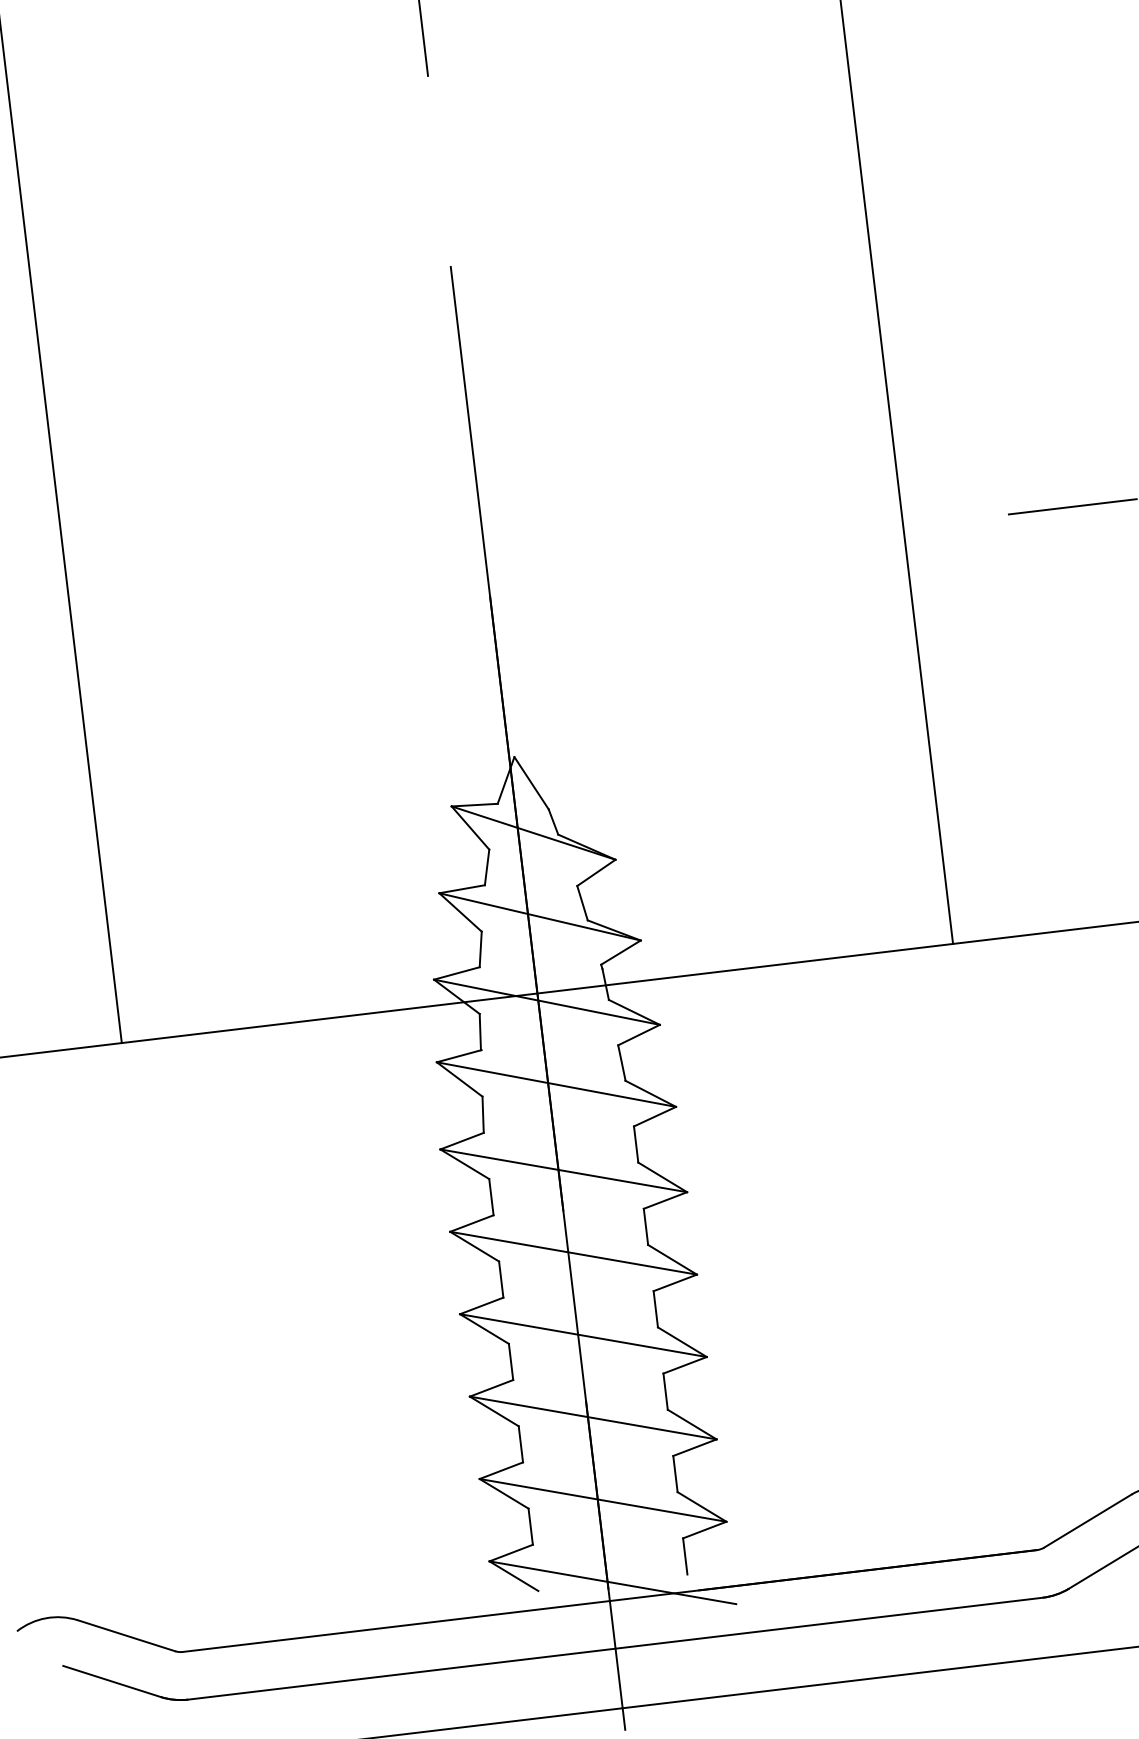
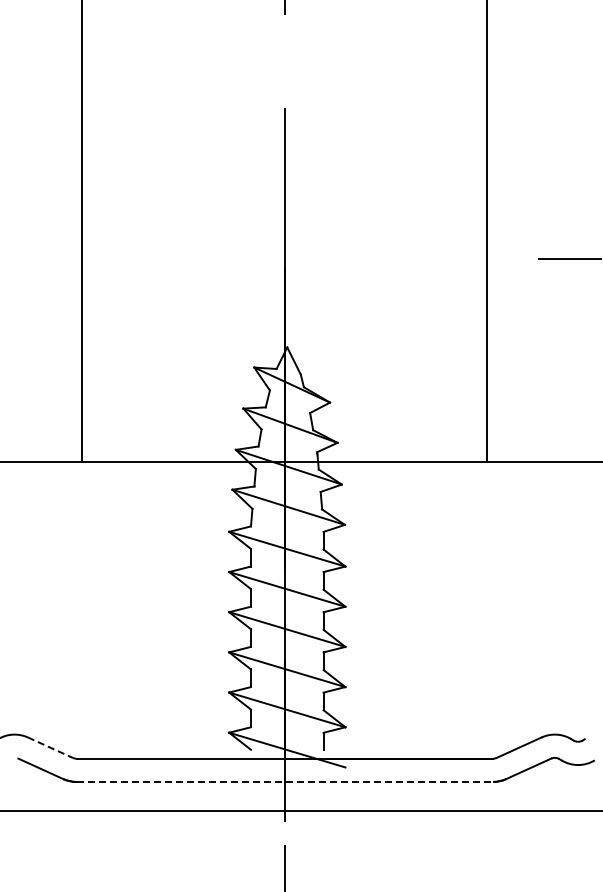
line: (126, 1635) -> (50, 747), solid -> dashed
line: (616, 1647) -> (285, 781), solid -> dashed

